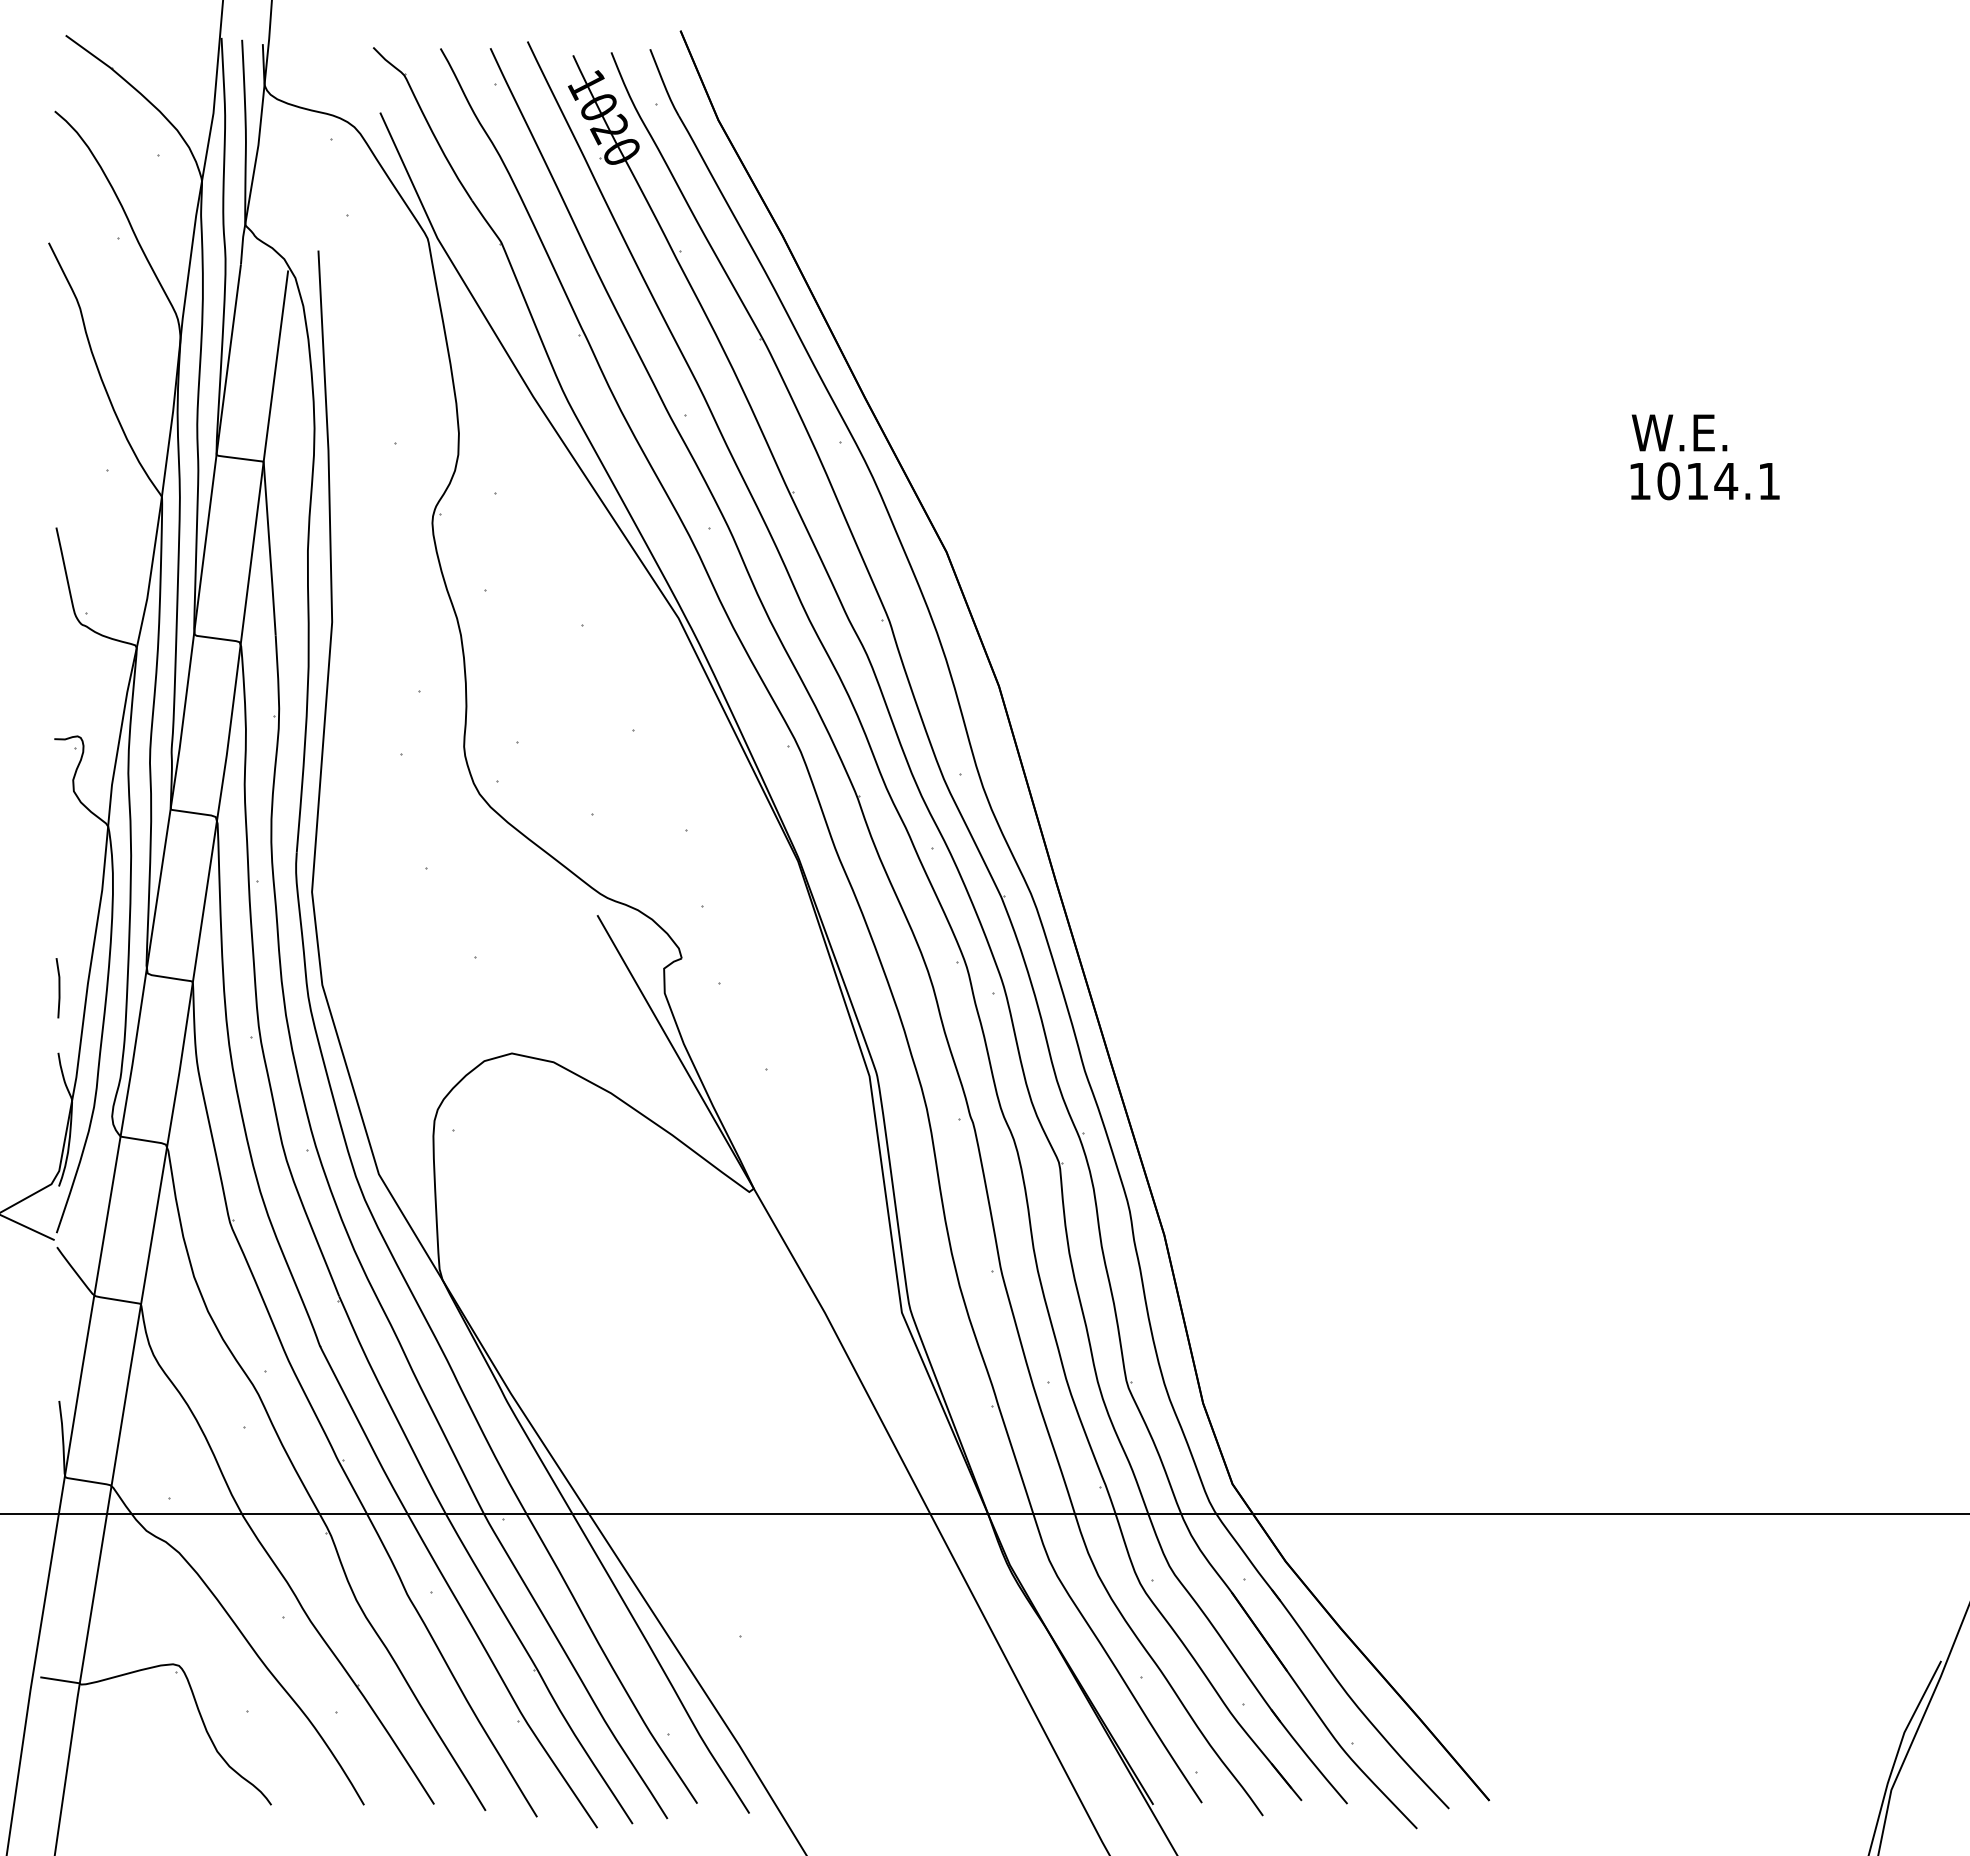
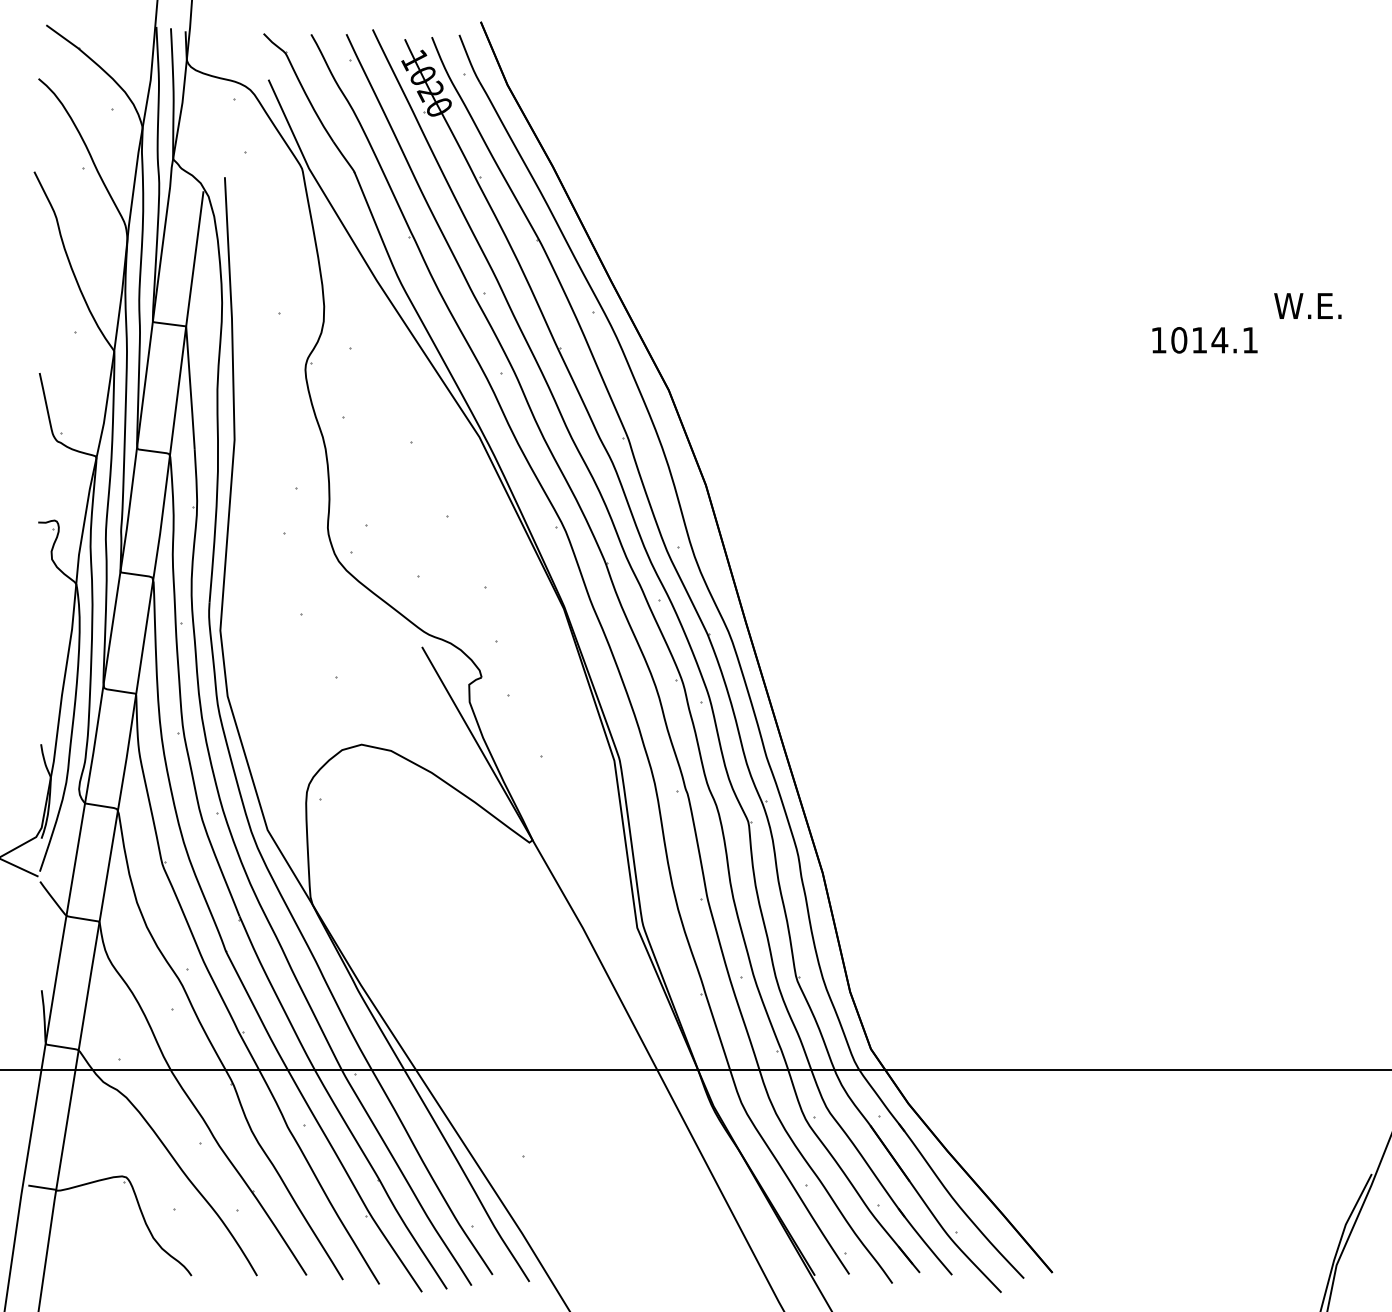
text: (1679, 432) -> (1307, 305), moved
line: (58, 988) -> (41, 698), removed

